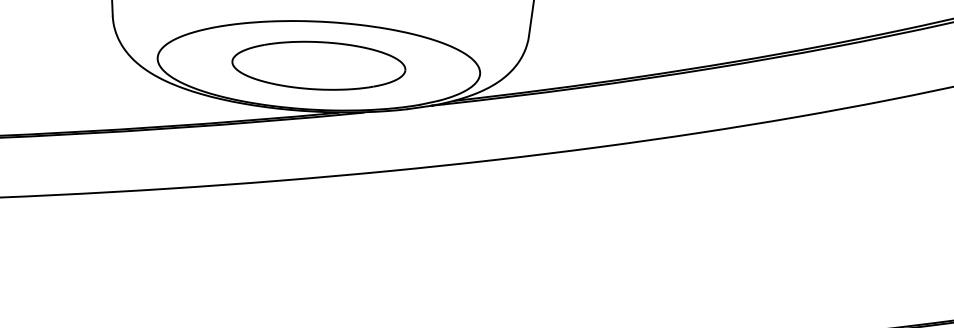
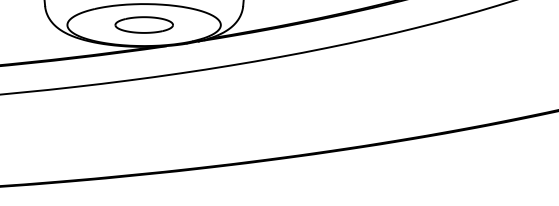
part: (319, 64) -> (144, 24), size x0.7

